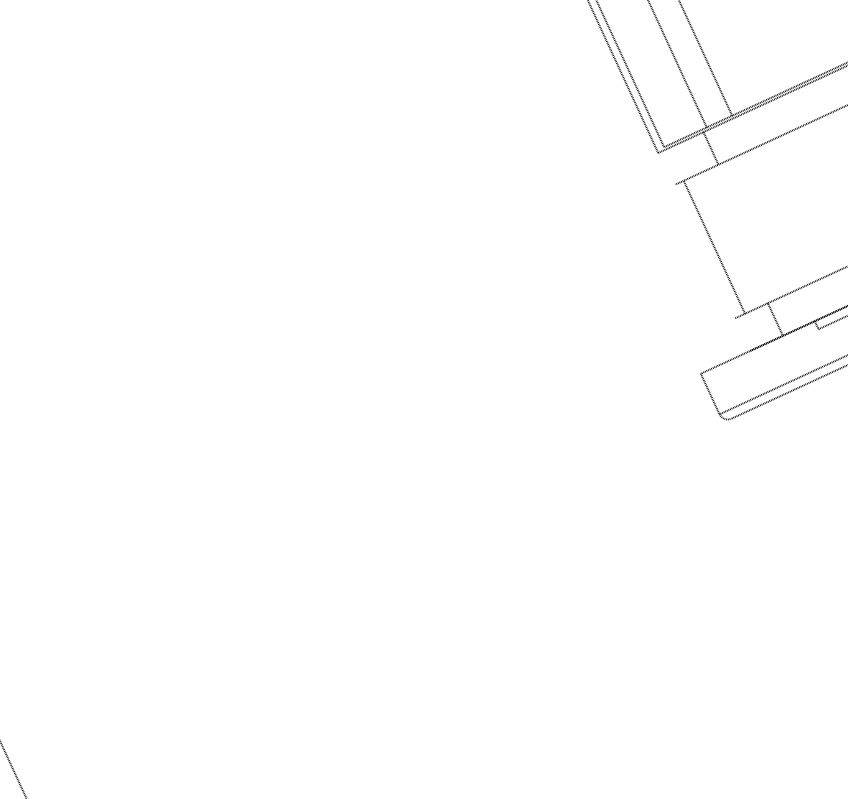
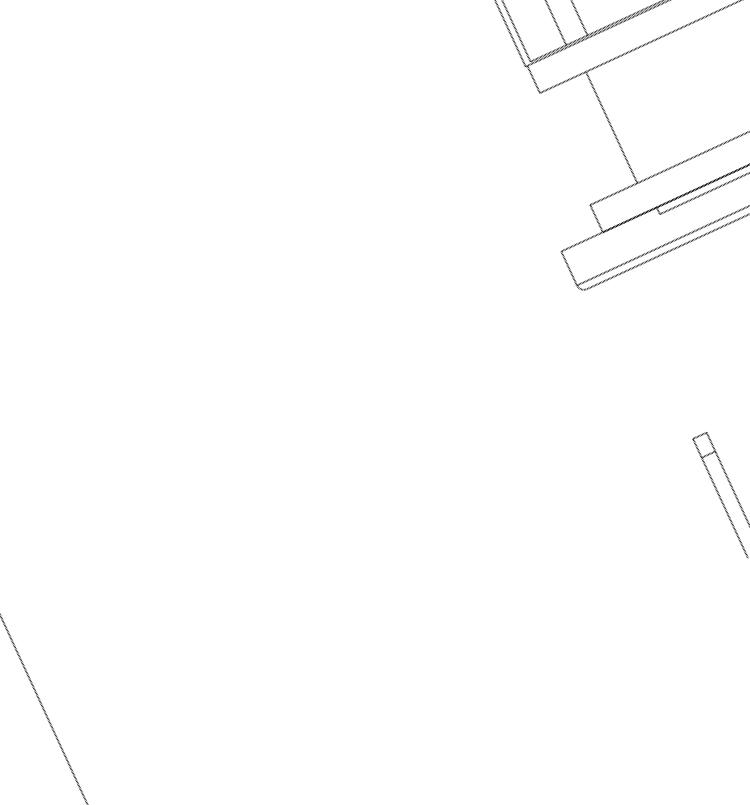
line: (710, 148) -> (533, 79), moved
line: (714, 247) -> (611, 127), moved
line: (775, 318) -> (596, 218), moved

